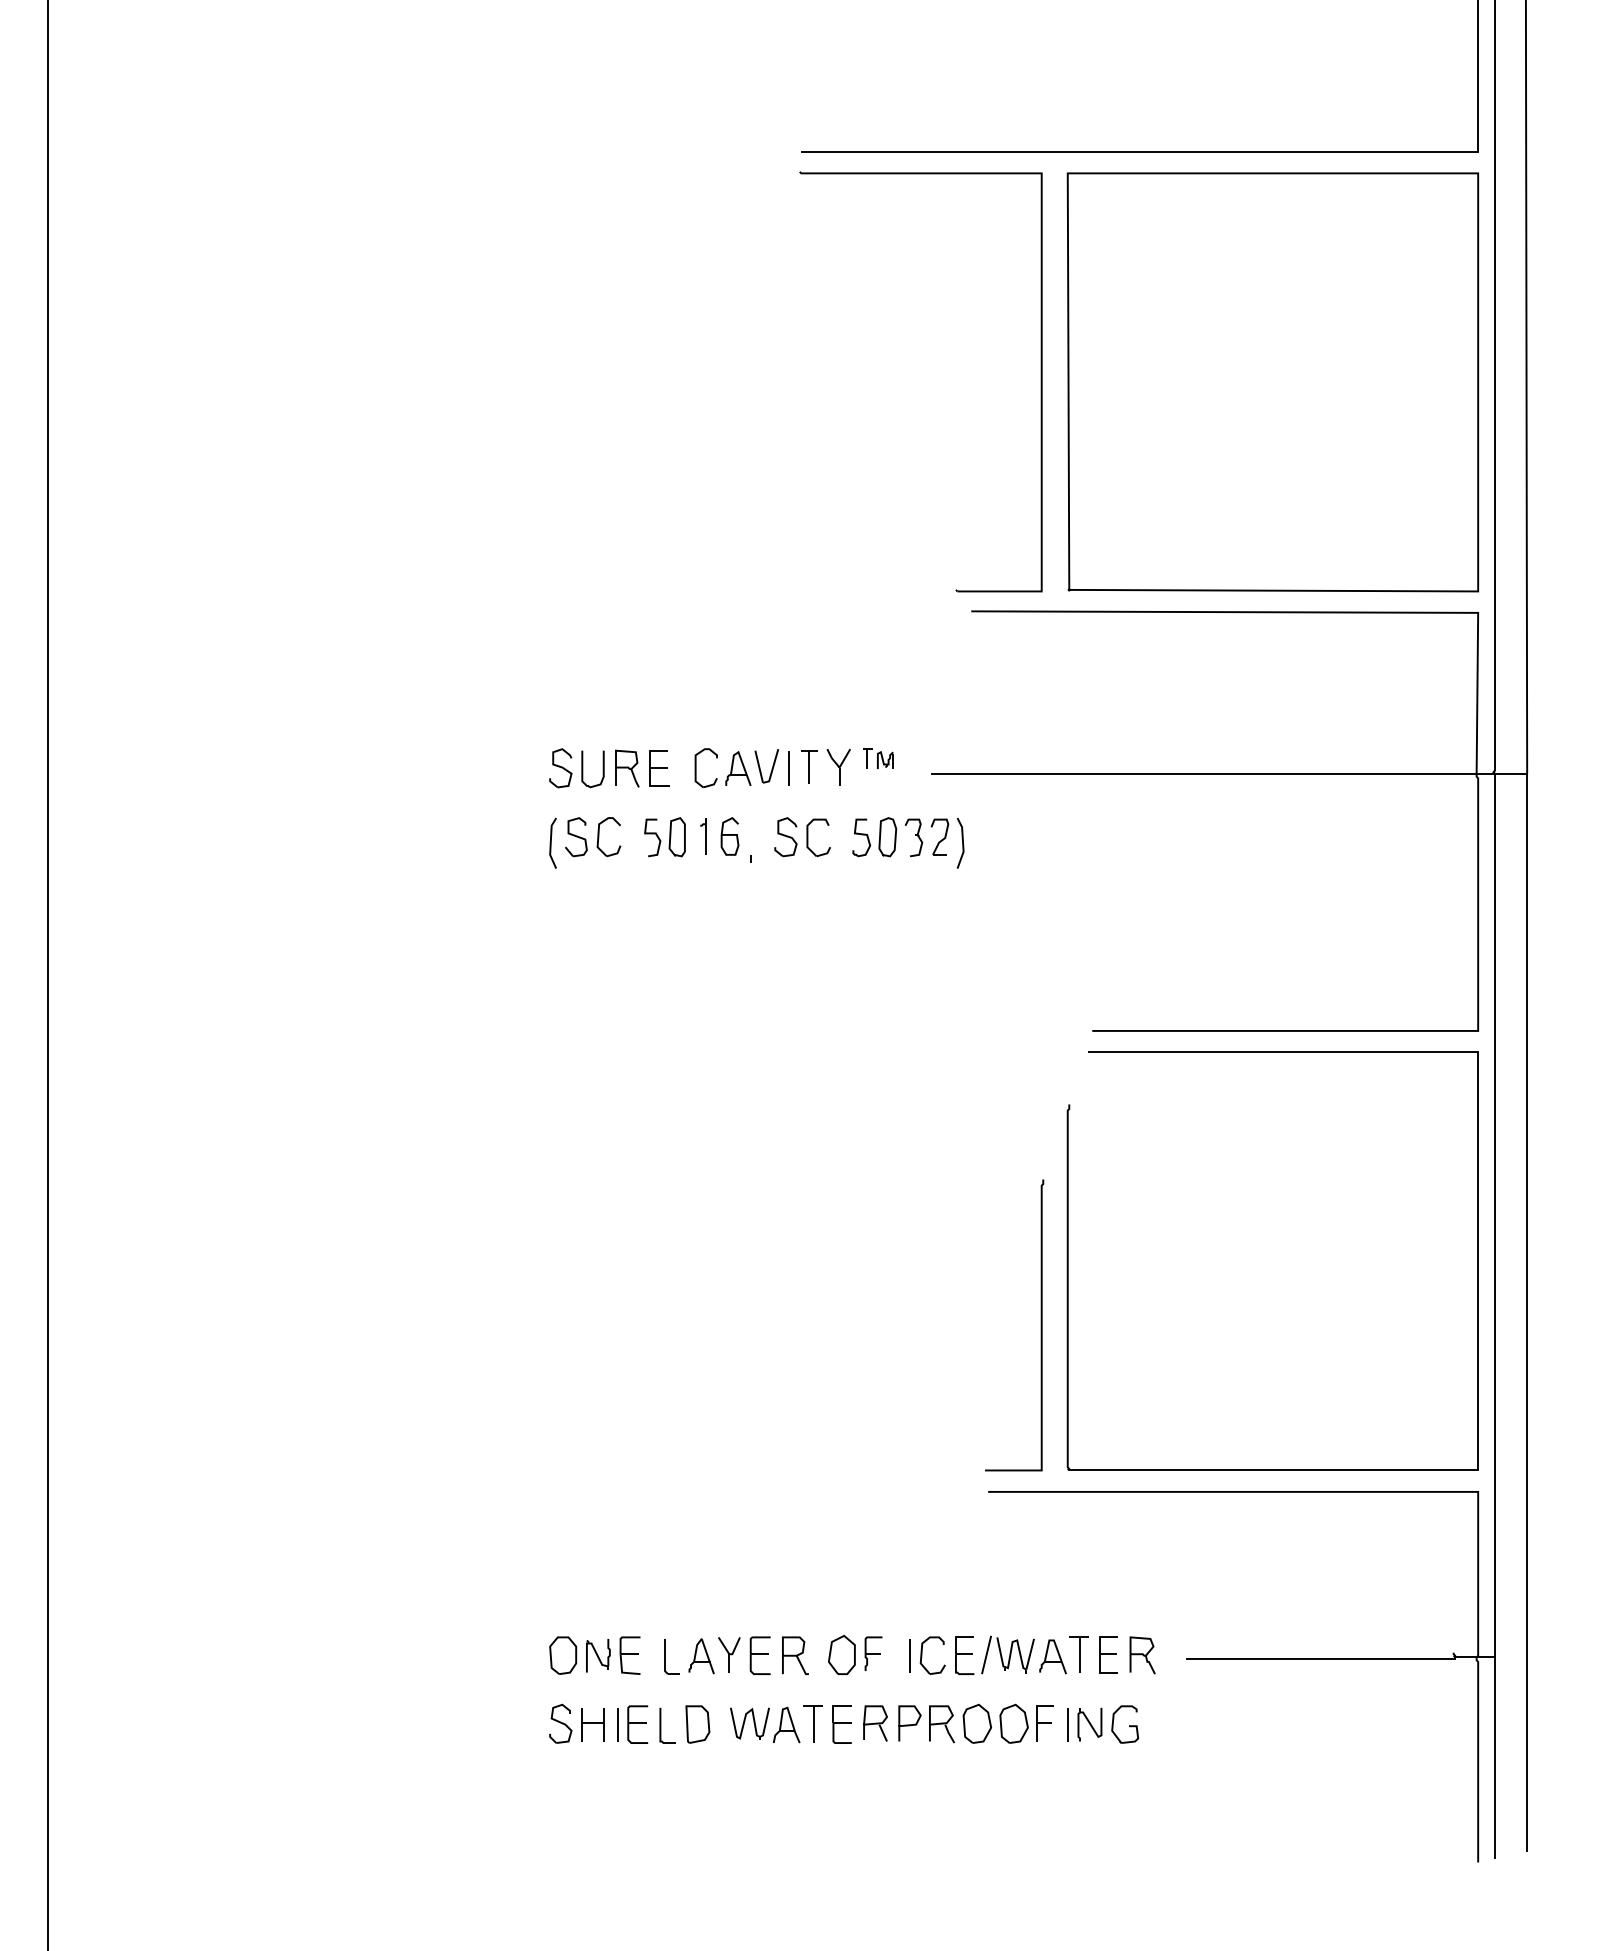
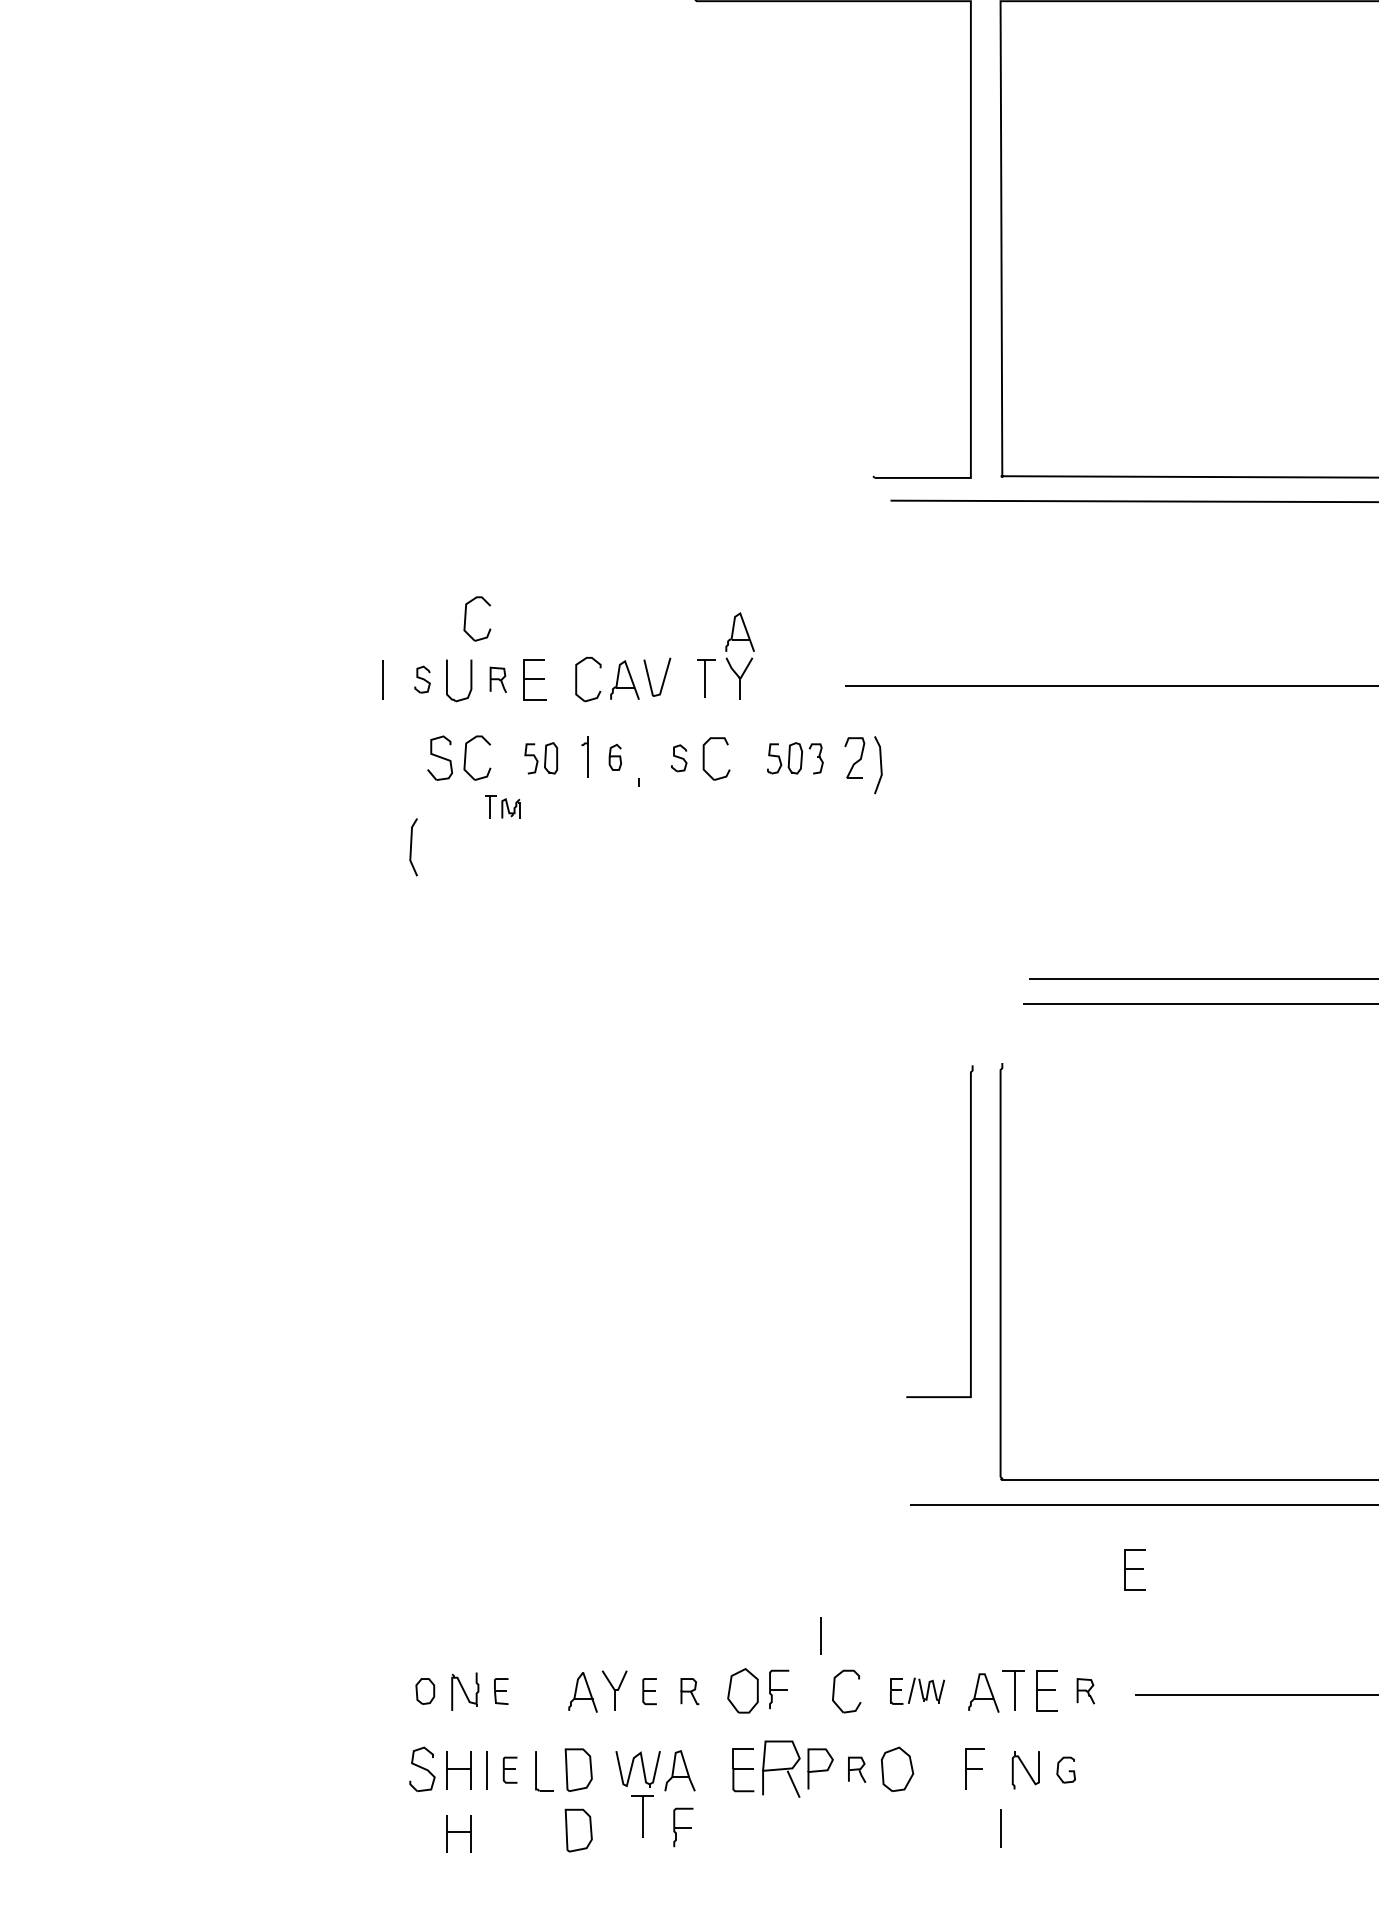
part: (599, 715) -> (466, 619), added
part: (839, 726) -> (740, 631), added
part: (878, 758) -> (503, 806), moved
part: (560, 768) -> (422, 679), size x0.6
part: (627, 768) -> (498, 679), size x0.6
line: (788, 768) -> (382, 679), moved
part: (729, 836) -> (614, 757), size x0.6
part: (664, 837) -> (540, 758), size x0.7
part: (785, 837) -> (678, 758), size x0.6
part: (887, 837) -> (795, 758), size x0.7
line: (551, 842) -> (411, 846), moved
line: (1040, 1325) -> (969, 1231), moved
part: (1185, 1548) -> (1134, 1569), added
part: (994, 1654) -> (917, 1690), size x0.6
part: (563, 1655) -> (425, 1691), size x0.6
part: (629, 1655) -> (500, 1691), size x0.6
part: (759, 1655) -> (649, 1691), size x0.6
part: (795, 1655) -> (690, 1691), size x0.6
line: (909, 1655) -> (820, 1635), moved
part: (1142, 1655) -> (1085, 1691), size x0.6
part: (671, 1656) -> (548, 1692), removed
part: (812, 1723) -> (642, 1815), moved
part: (875, 1723) -> (781, 1768), size x1.4
part: (1013, 1723) -> (938, 1768), removed
part: (637, 1724) -> (509, 1770), size x0.6
part: (941, 1724) -> (856, 1770), size x0.6
line: (1067, 1724) -> (1000, 1828), moved
part: (1125, 1724) -> (1066, 1770), size x0.6
part: (789, 1774) -> (683, 1827), added
part: (697, 1777) -> (578, 1830), added
part: (592, 1780) -> (458, 1833), added

